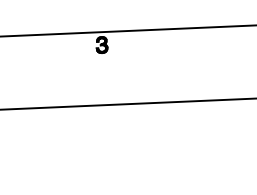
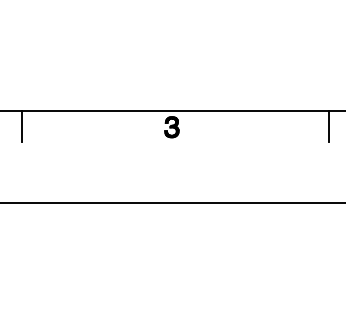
line: (226, 38) -> (328, 125), added

